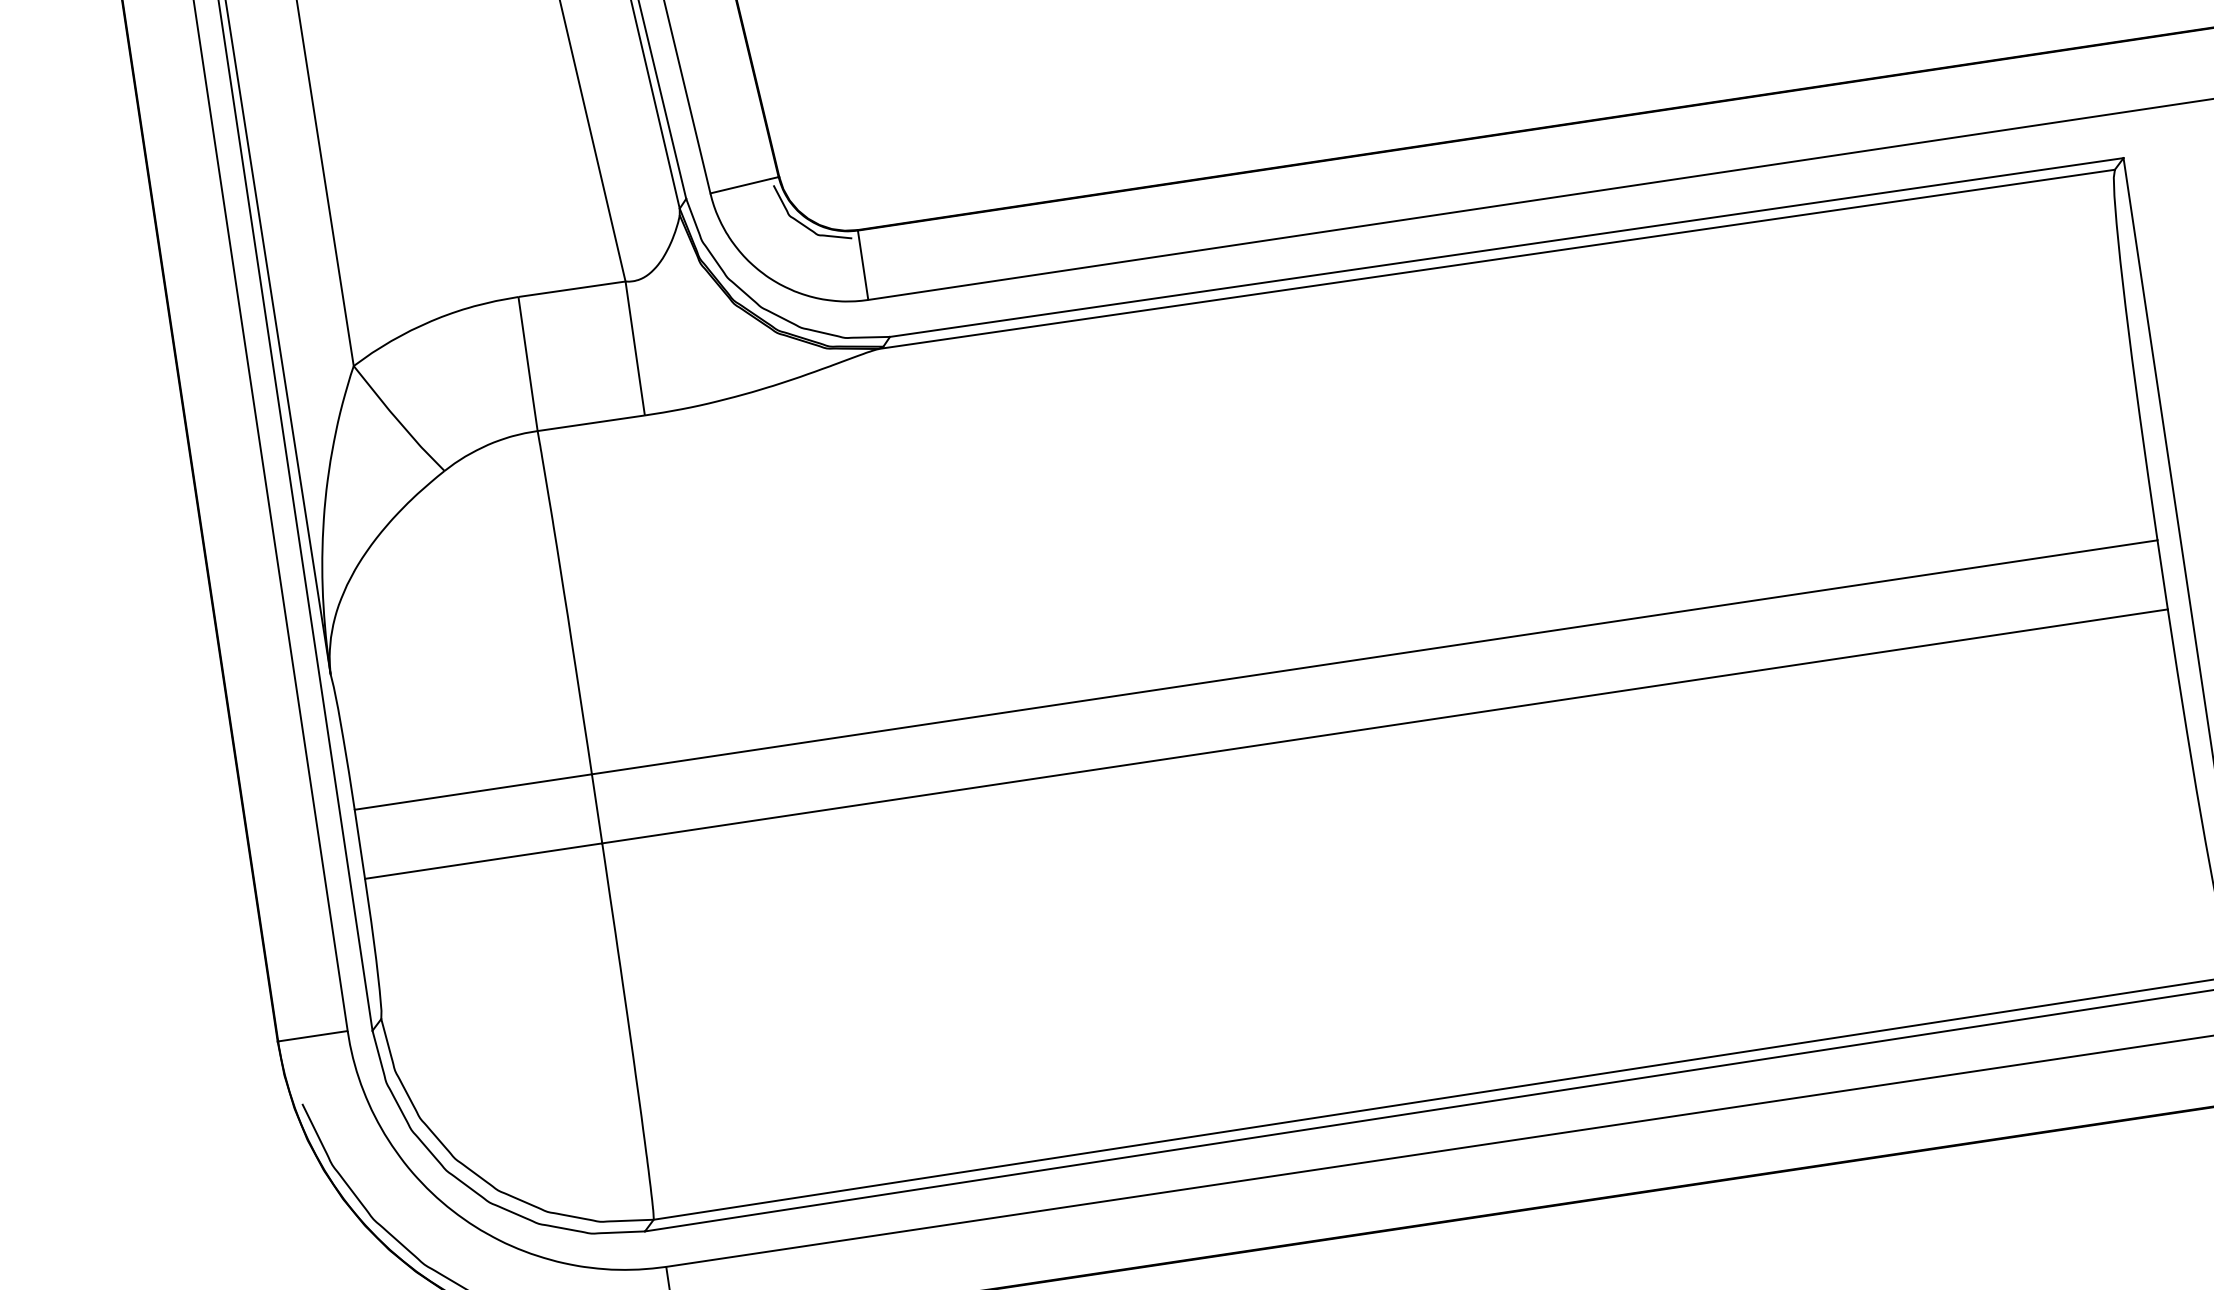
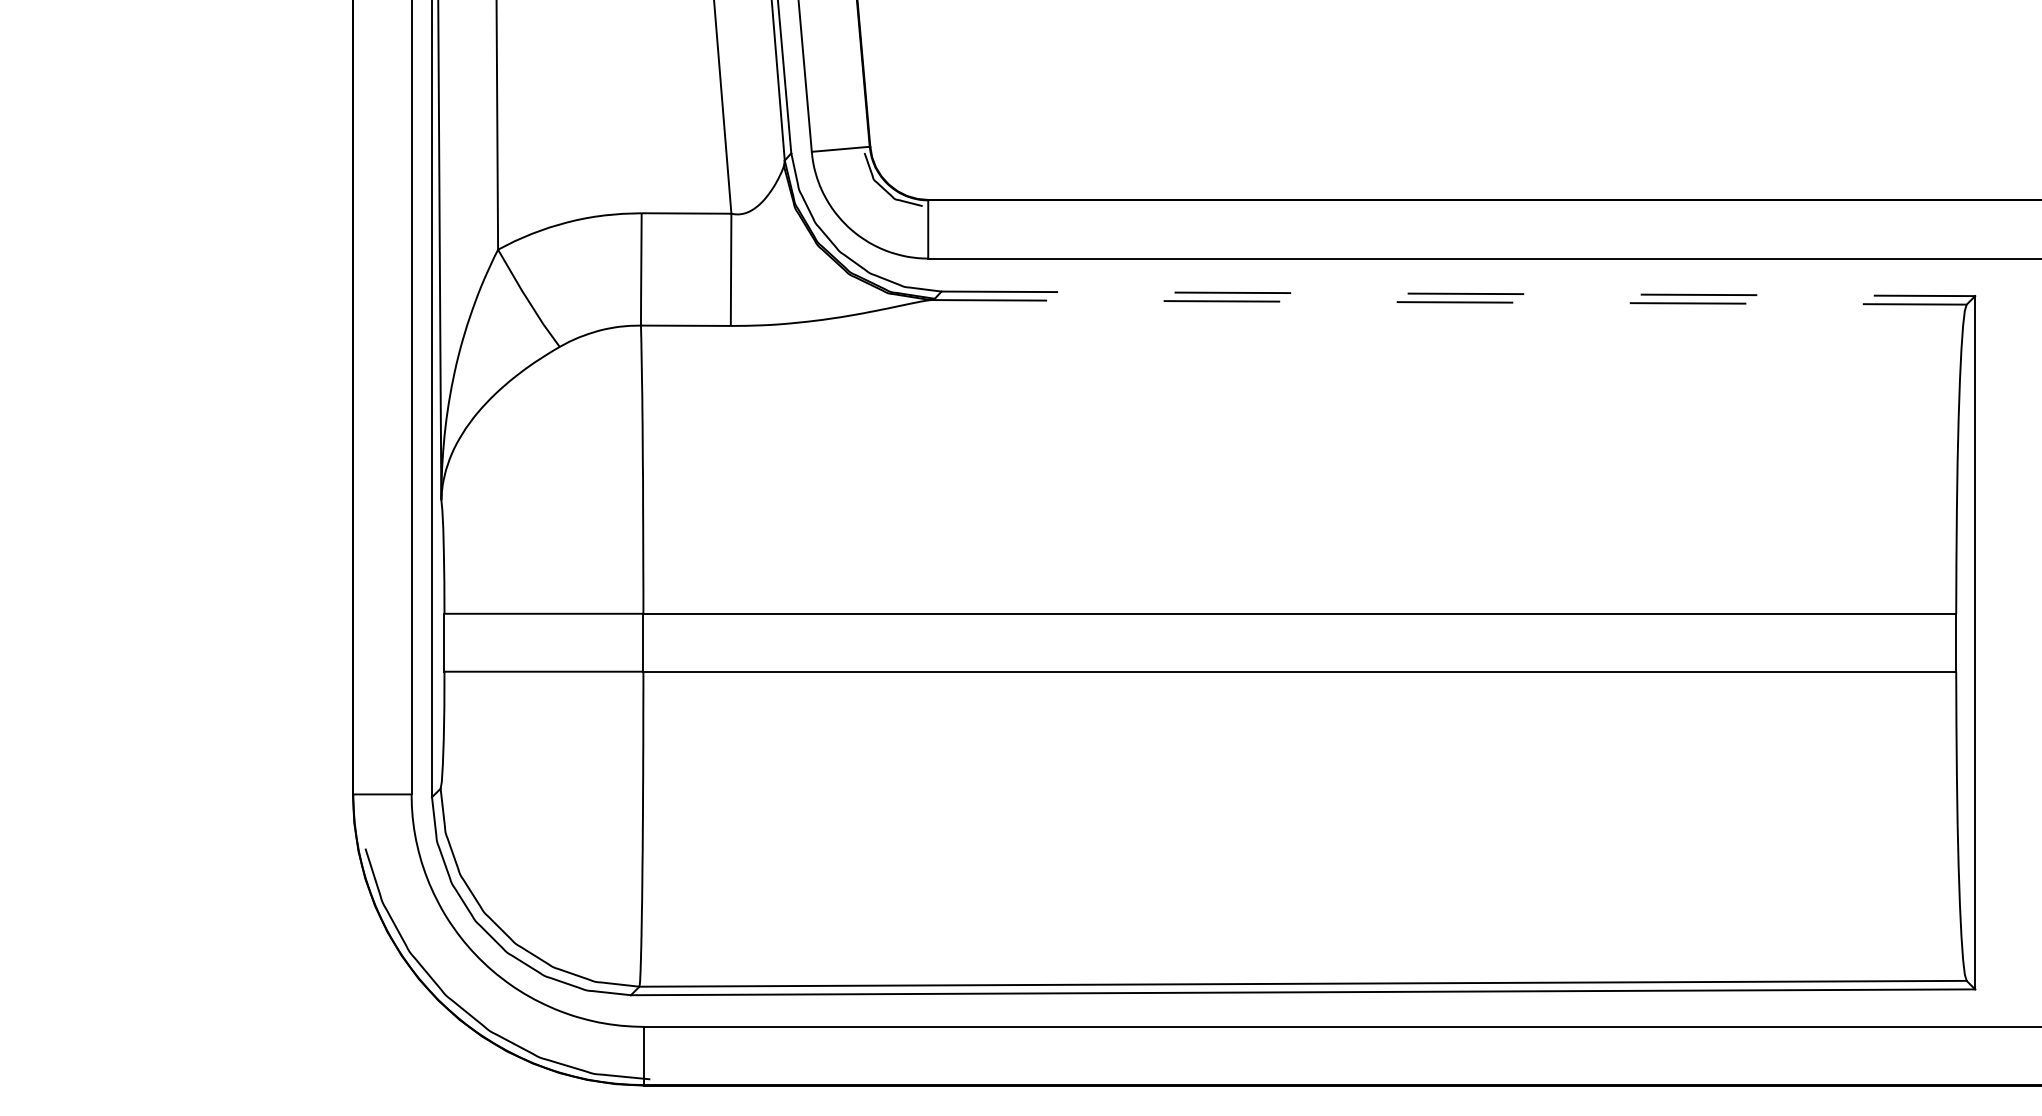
line: (1506, 247) -> (1458, 293), solid -> dashed
line: (1497, 259) -> (1449, 302), solid -> dashed

